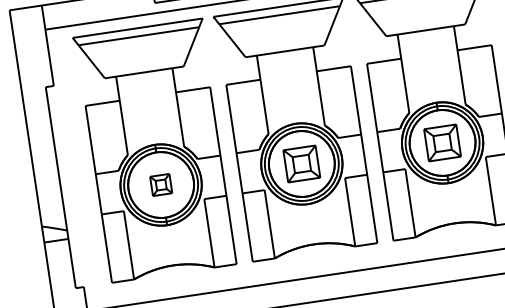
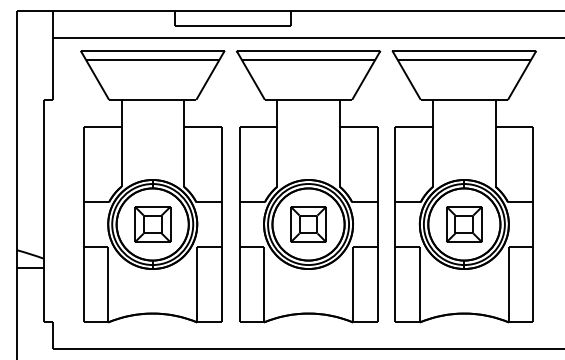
part: (160, 185) -> (152, 224), size x1.67

